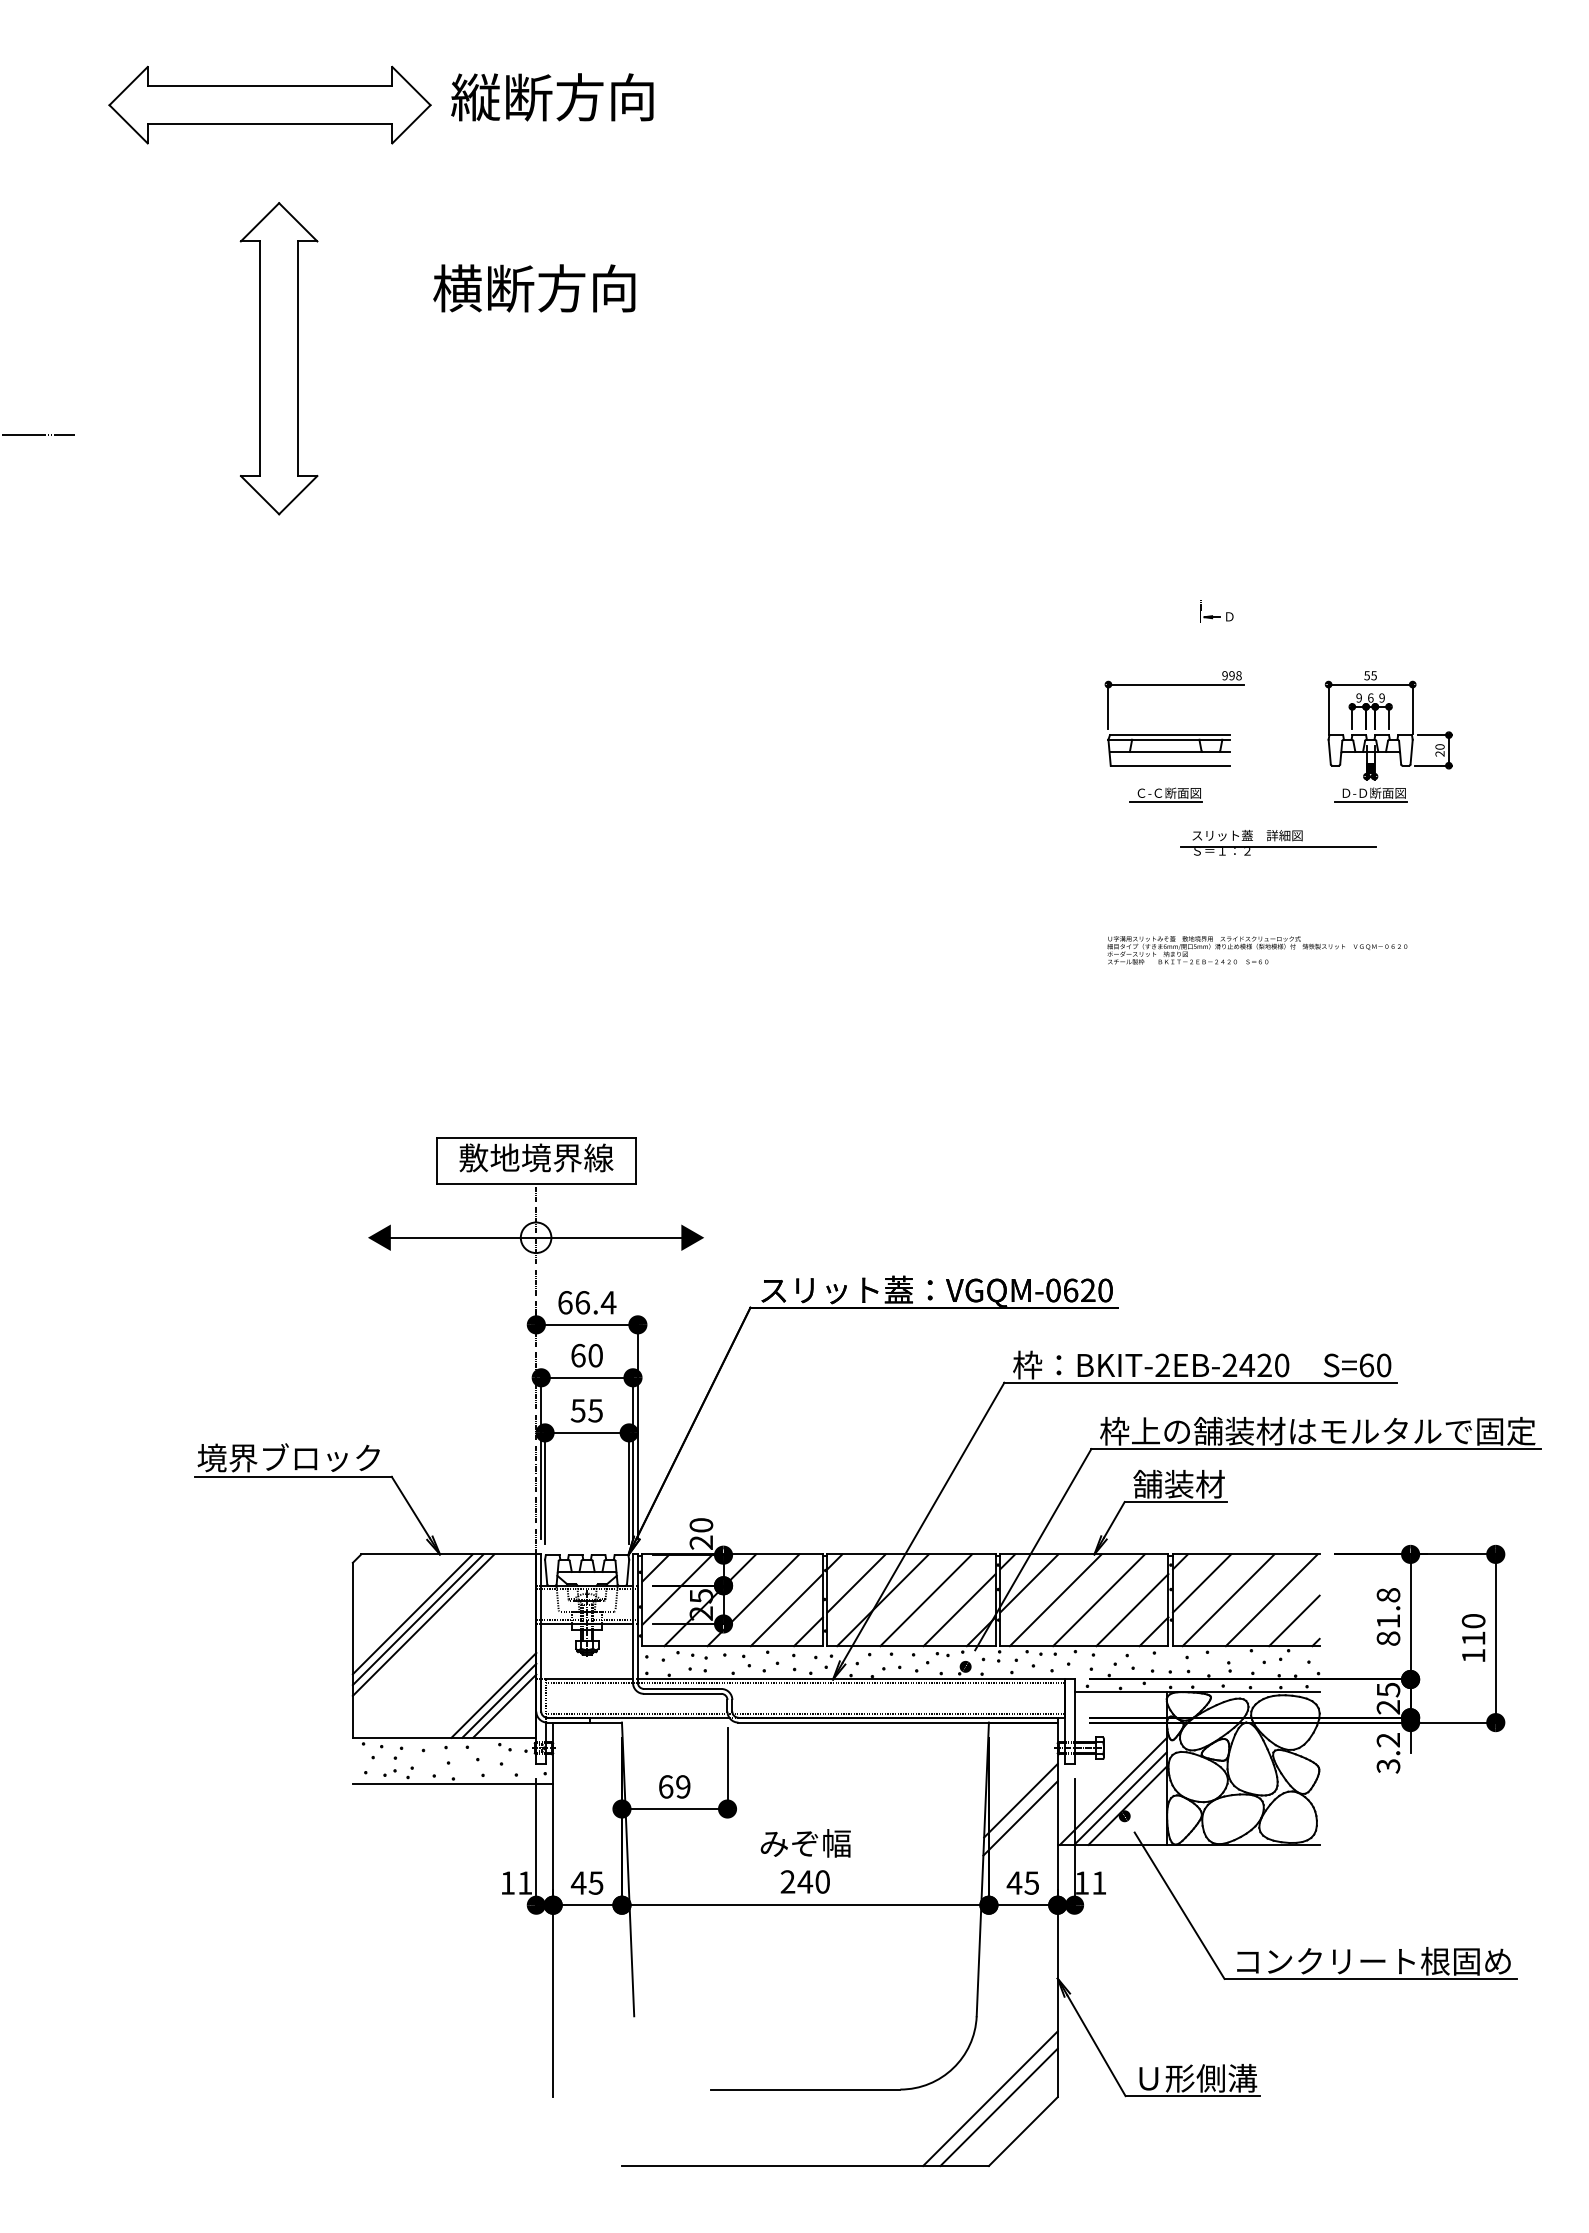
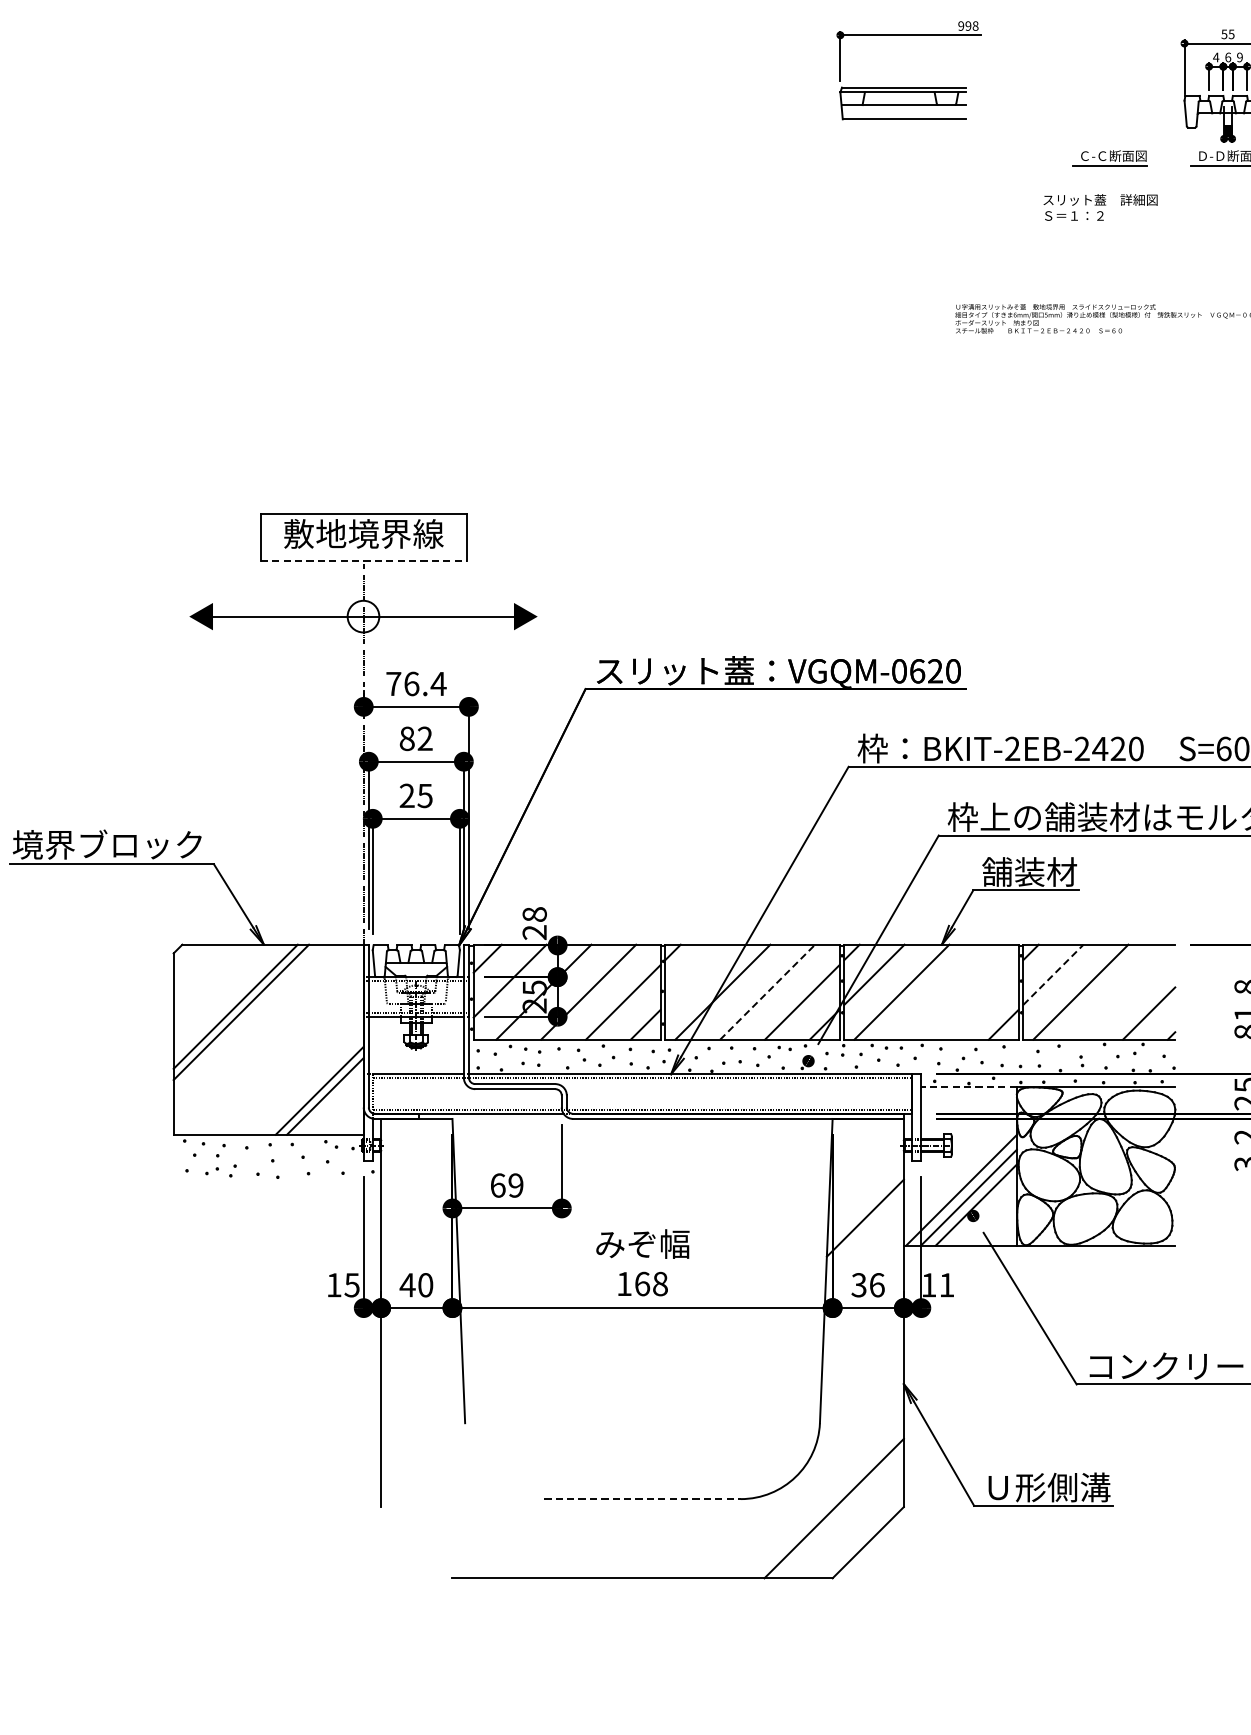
text: (1359, 697) -> (1216, 56), 9 -> 4
part: (1174, 734) -> (908, 86), moved
part: (1165, 794) -> (1109, 157), moved
line: (1278, 847) -> (1132, 212), removed
line: (536, 1184) -> (363, 561), solid -> dashed
text: (565, 1302) -> (393, 683), 66.4 -> 76.4
text: (586, 1355) -> (415, 738), 60 -> 82
text: (577, 1410) -> (406, 795), 55 -> 25
text: (701, 1525) -> (534, 914), 20 -> 28
line: (856, 1583) -> (695, 974), removed
line: (1202, 1583) -> (1053, 974), solid -> dashed
line: (926, 1600) -> (767, 992), solid -> dashed
line: (1098, 1600) -> (946, 992), removed
line: (1271, 1600) -> (1125, 992), removed
line: (1132, 1610) -> (981, 1002), removed
line: (423, 1624) -> (246, 1017), removed
line: (1120, 1692) -> (968, 1087), solid -> dashed
line: (504, 1705) -> (330, 1101), removed
line: (452, 1783) -> (276, 1182), removed
line: (1020, 1800) -> (865, 1199), removed
text: (804, 1881) -> (641, 1283), 240 -> 168
text: (524, 1882) -> (351, 1284), 11 -> 15
text: (595, 1882) -> (425, 1284), 45 -> 40
text: (1022, 1882) -> (867, 1284), 45 -> 36
line: (805, 2089) -> (642, 1499), solid -> dashed
line: (998, 2107) -> (842, 1517), removed

